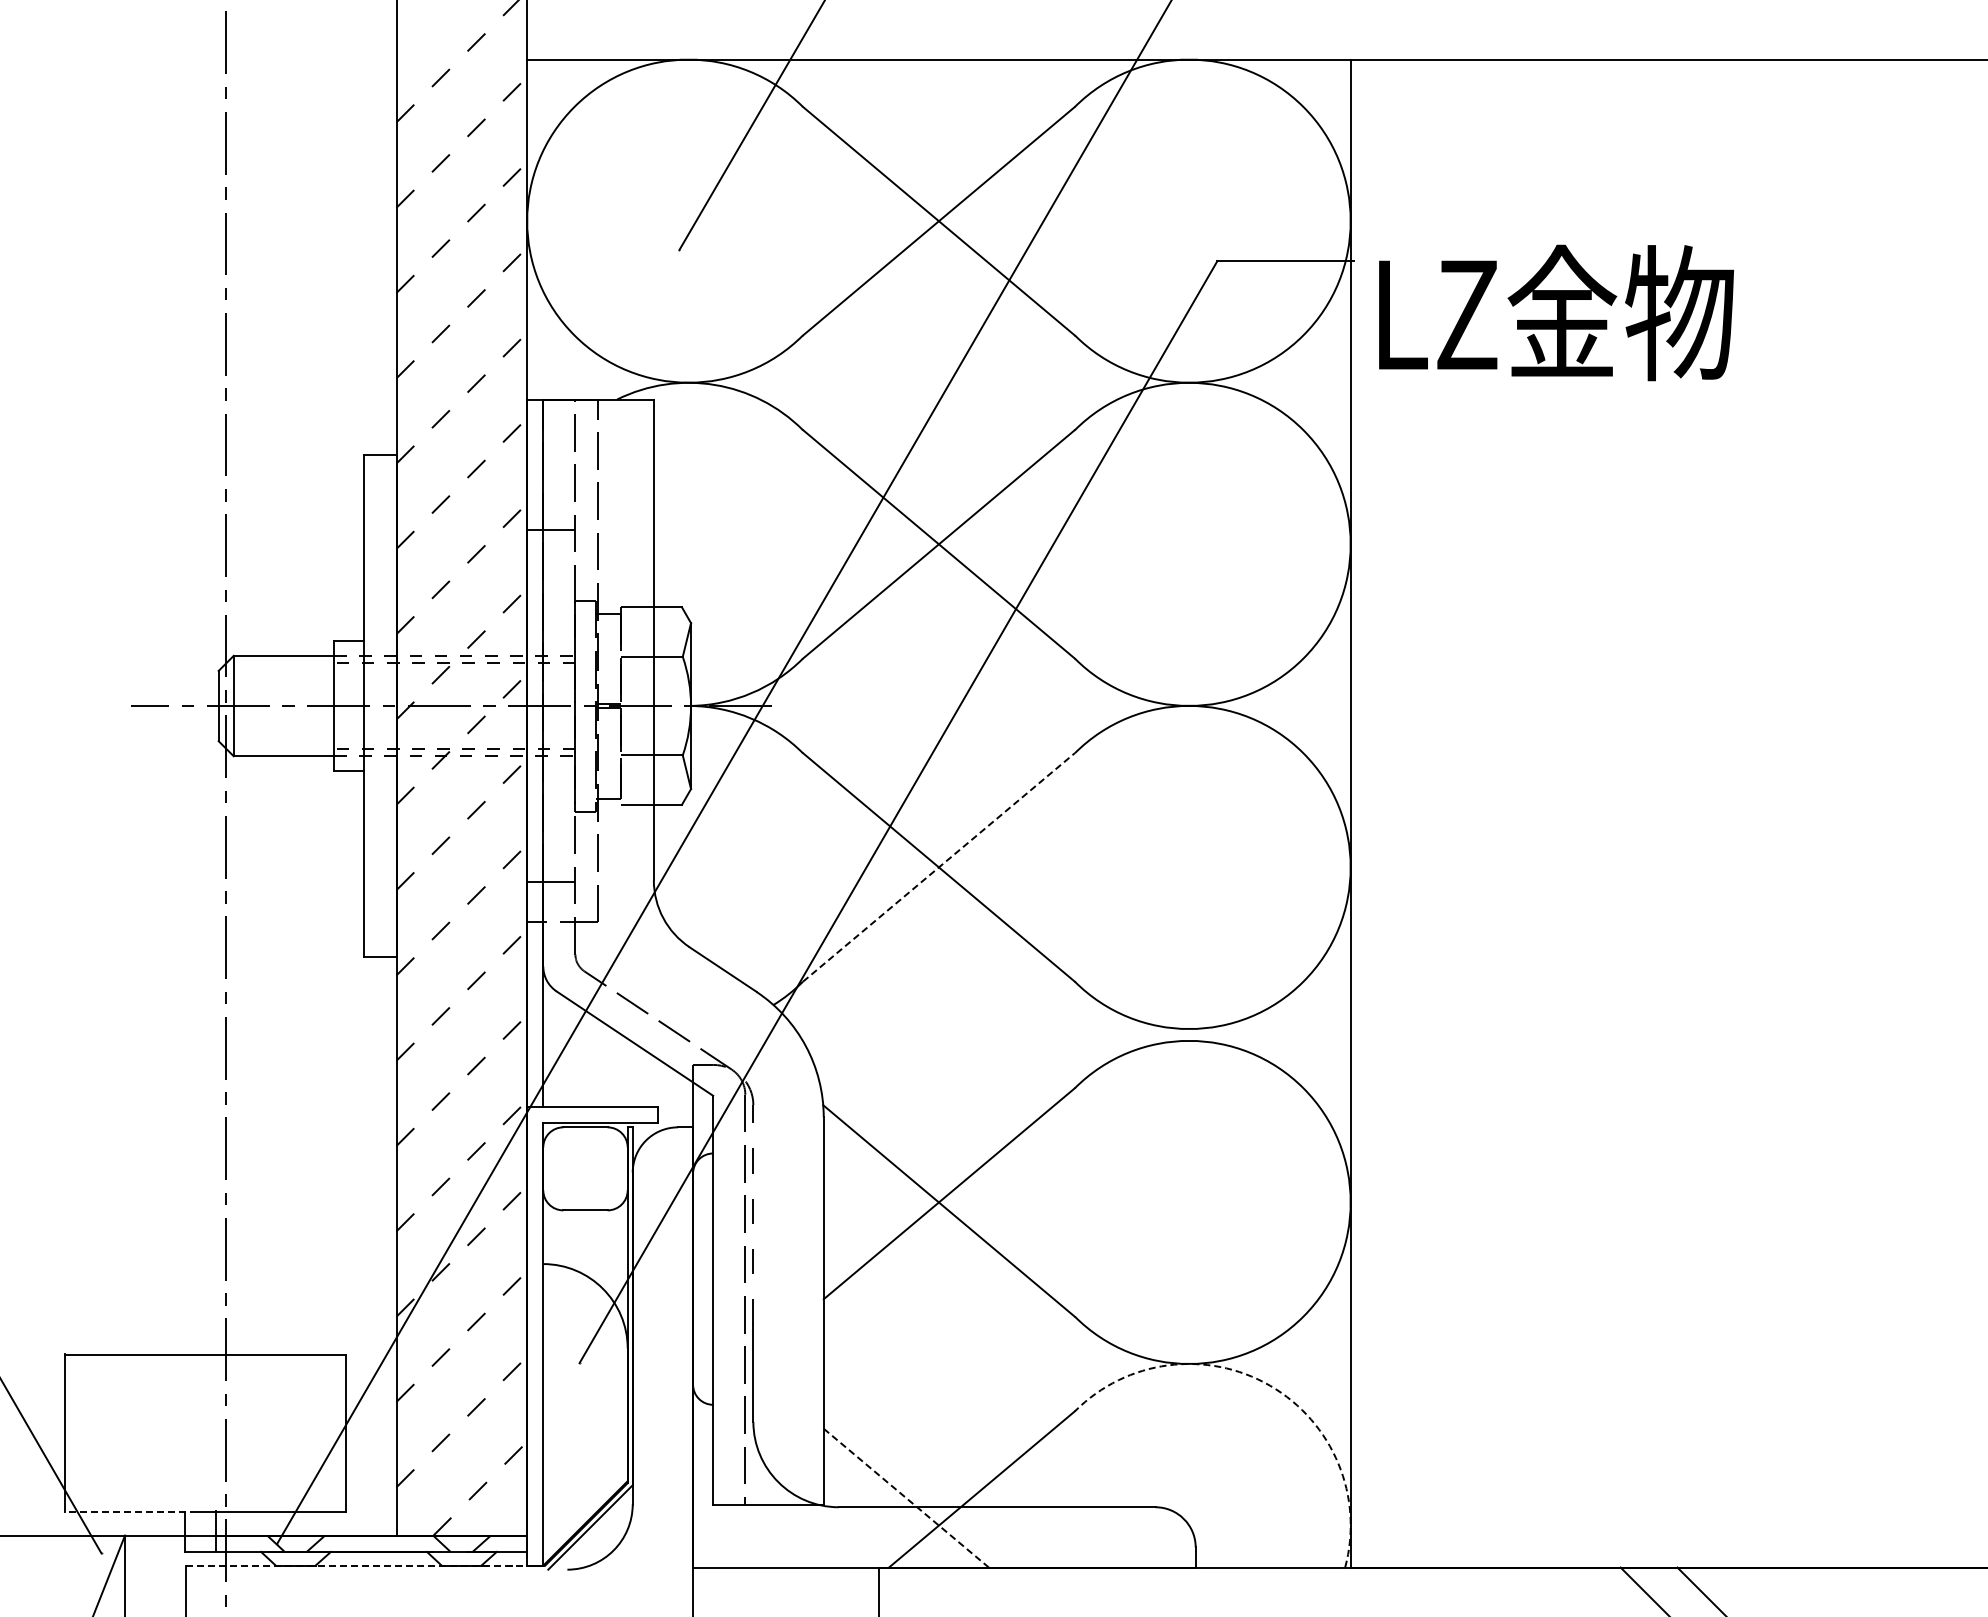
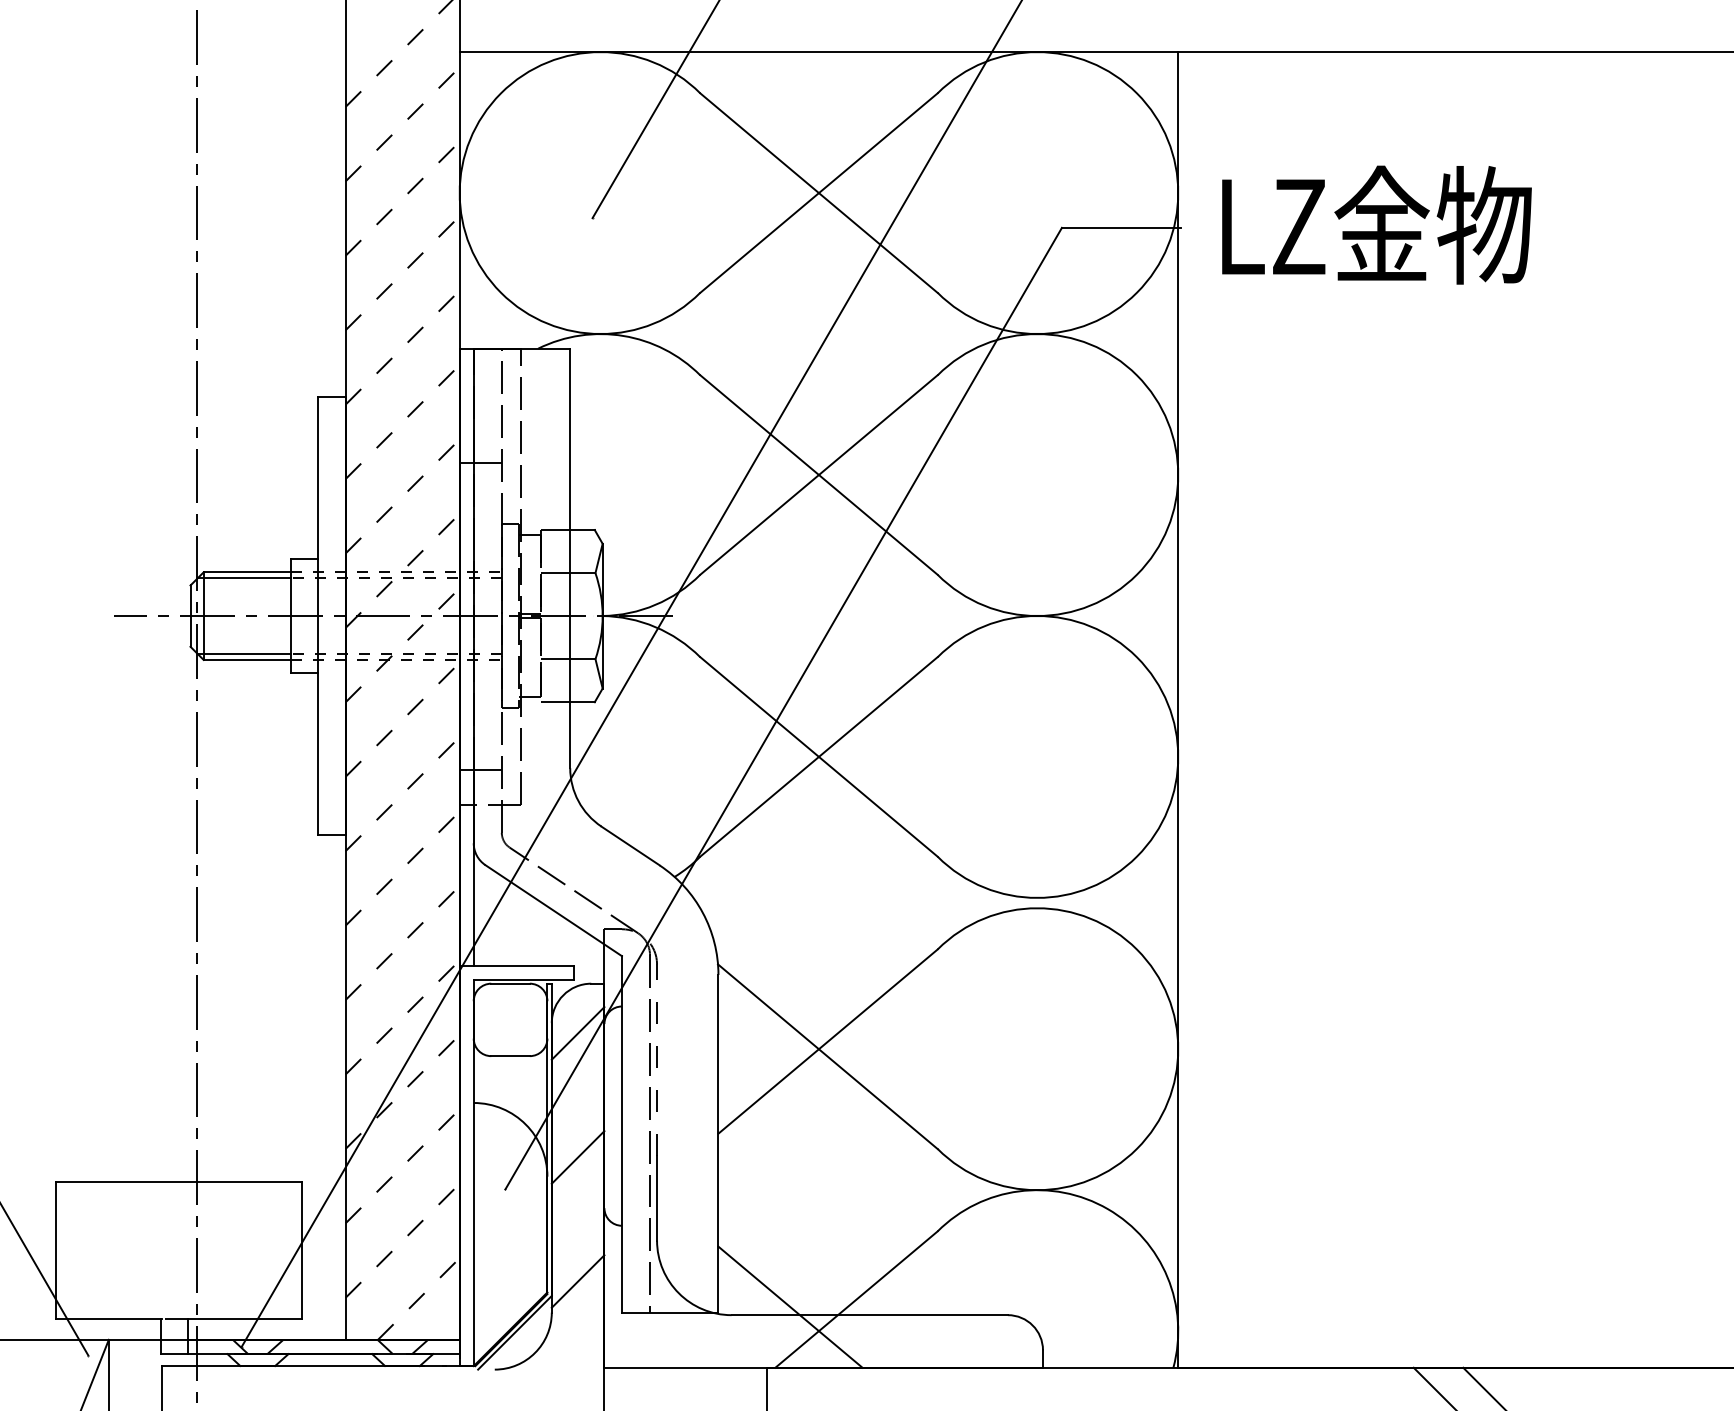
text: (1556, 312) -> (1376, 224), moved
line: (280, 662) -> (244, 578), added
line: (280, 749) -> (244, 654), added
line: (938, 867) -> (818, 756), dashed -> solid
line: (662, 1184) -> (577, 1033), added
line: (662, 1326) -> (577, 1157), added
arc: (1270, 1385) -> (1108, 1208), dashed -> solid
line: (662, 1468) -> (577, 1281), added
line: (906, 1498) -> (790, 1307), dashed -> solid
line: (124, 1511) -> (108, 1318), dashed -> solid
line: (366, 1565) -> (319, 1365), dashed -> solid

